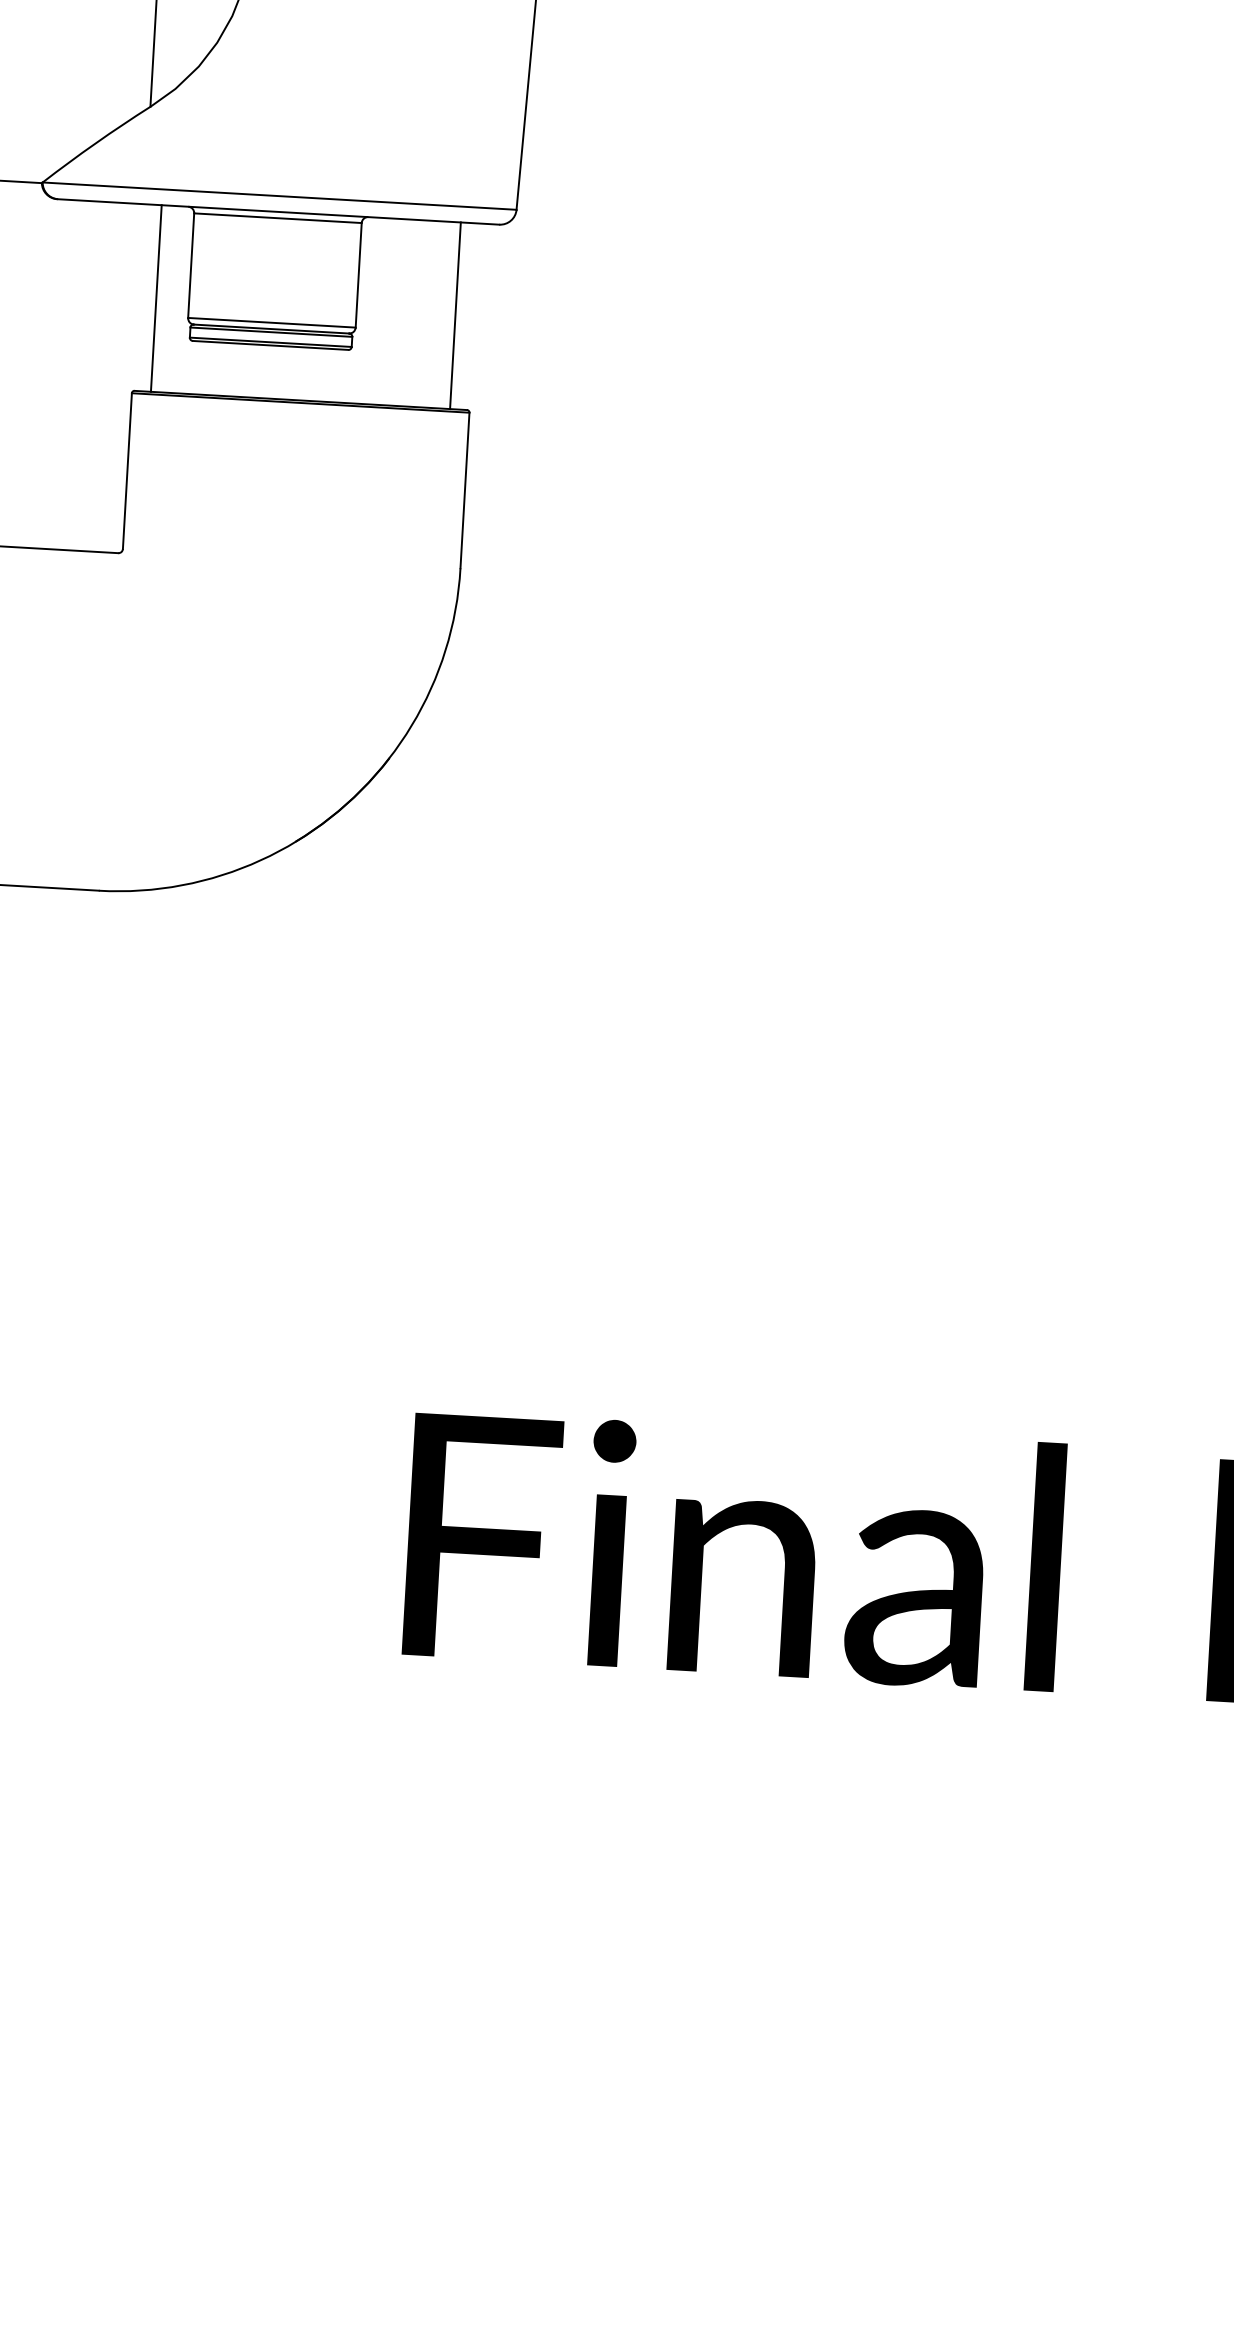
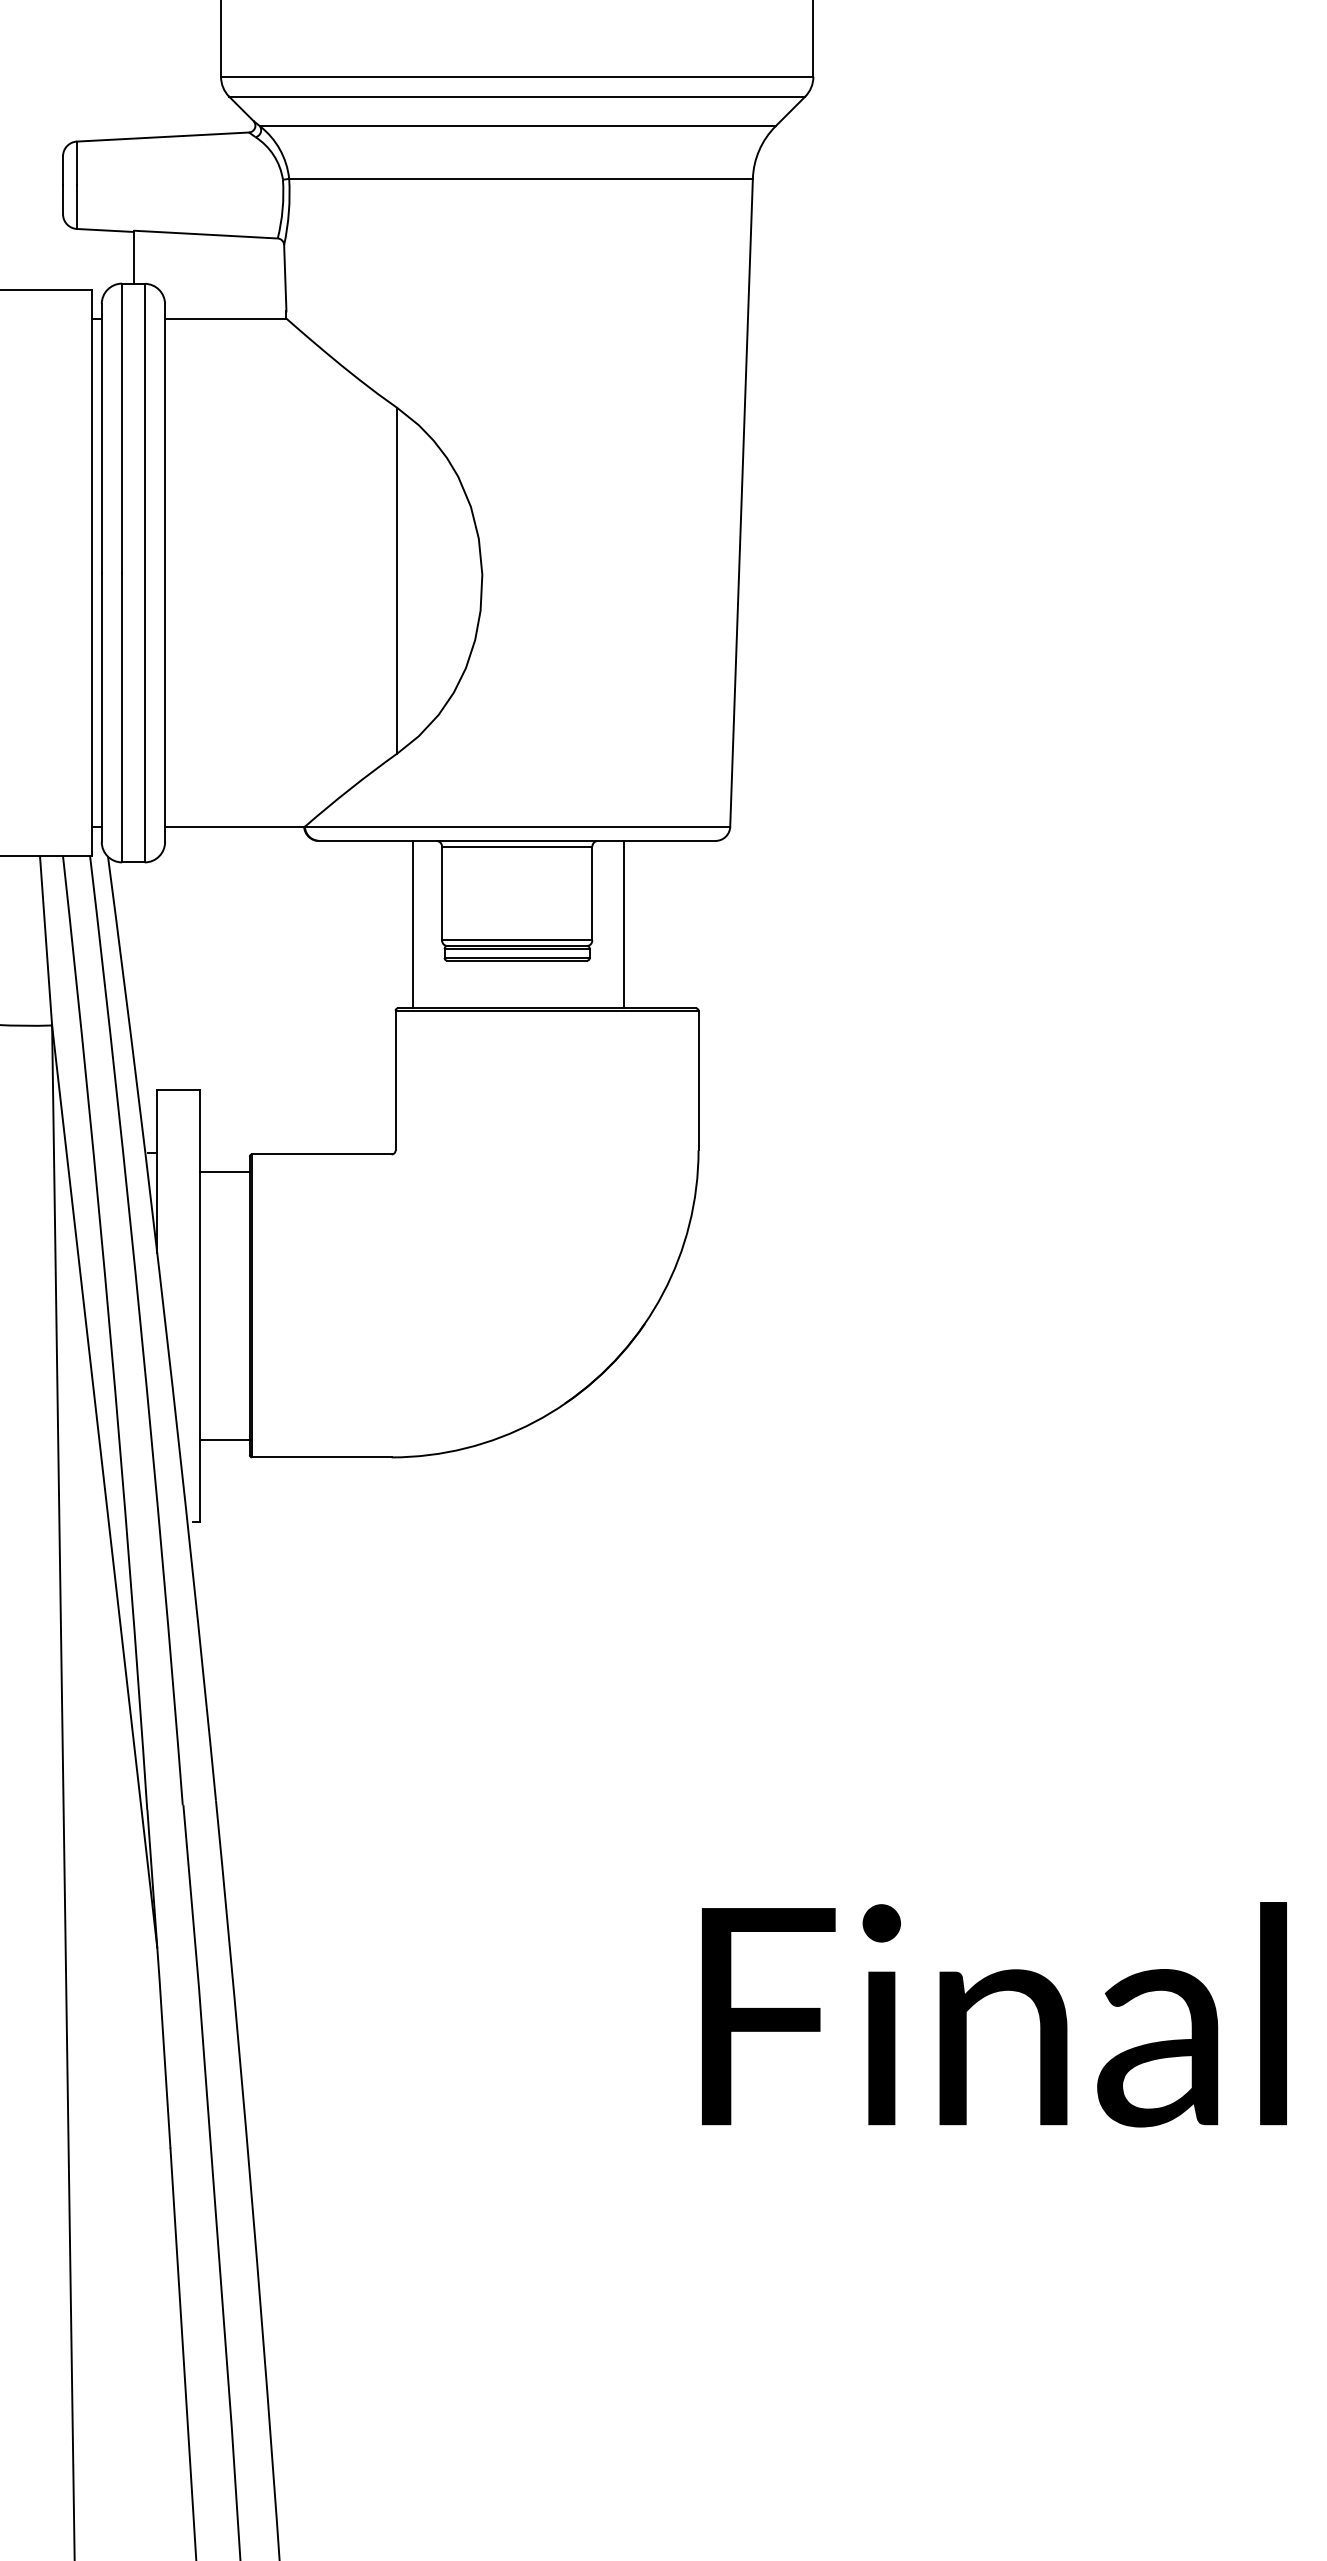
line: (455, 315) -> (624, 924), moved

